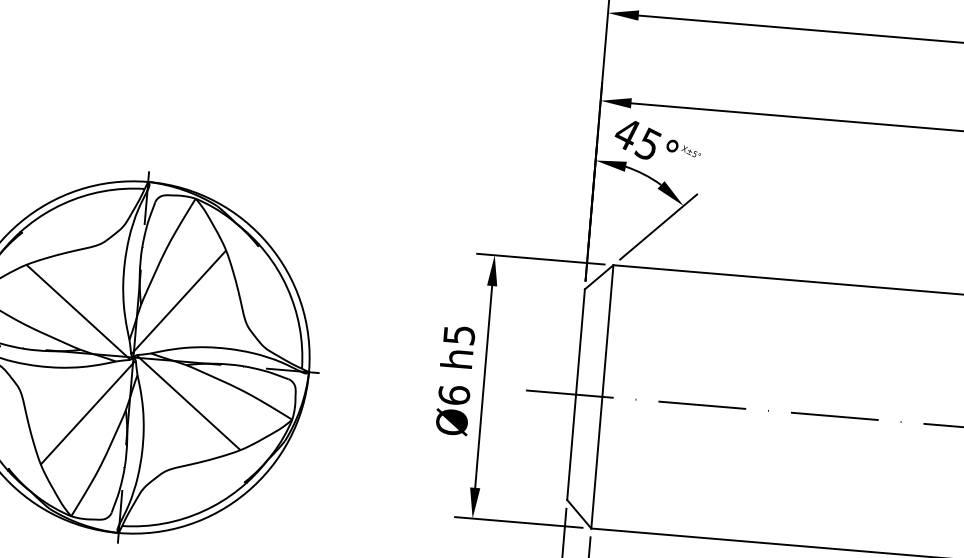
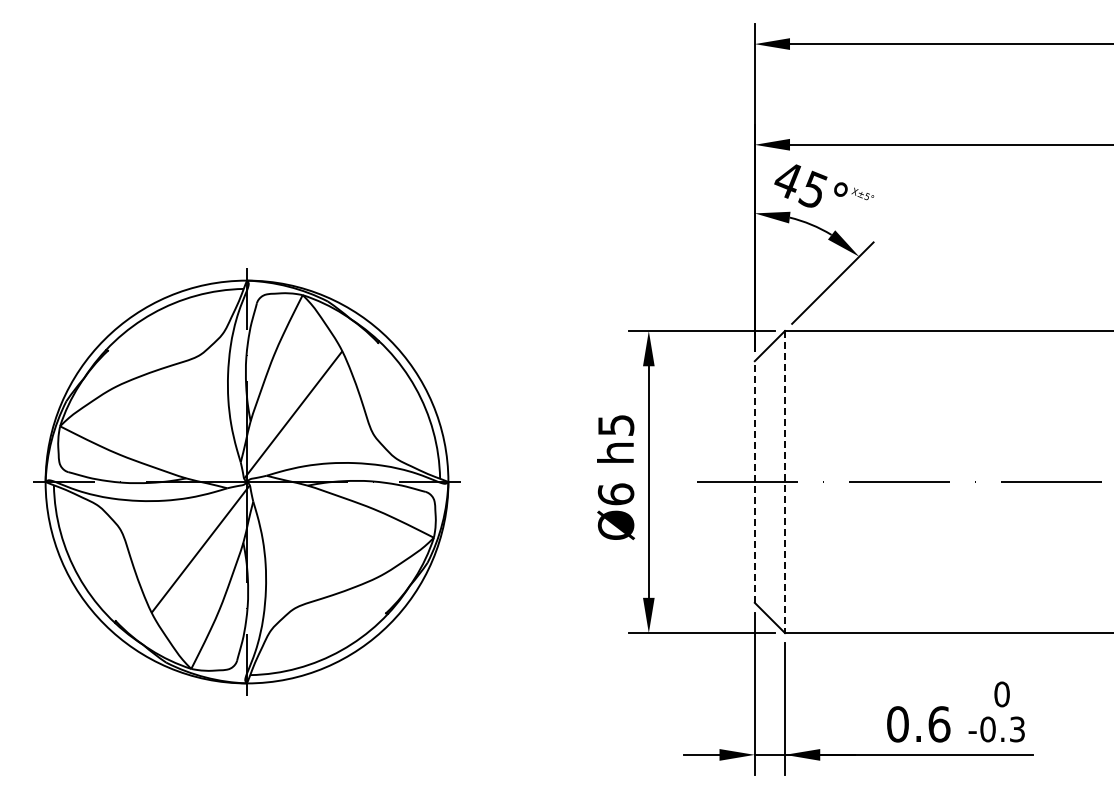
line: (78, 312) -> (179, 435), removed
line: (575, 395) -> (754, 482), solid -> dashed
line: (602, 397) -> (785, 482), solid -> dashed
line: (188, 401) -> (313, 527), removed

